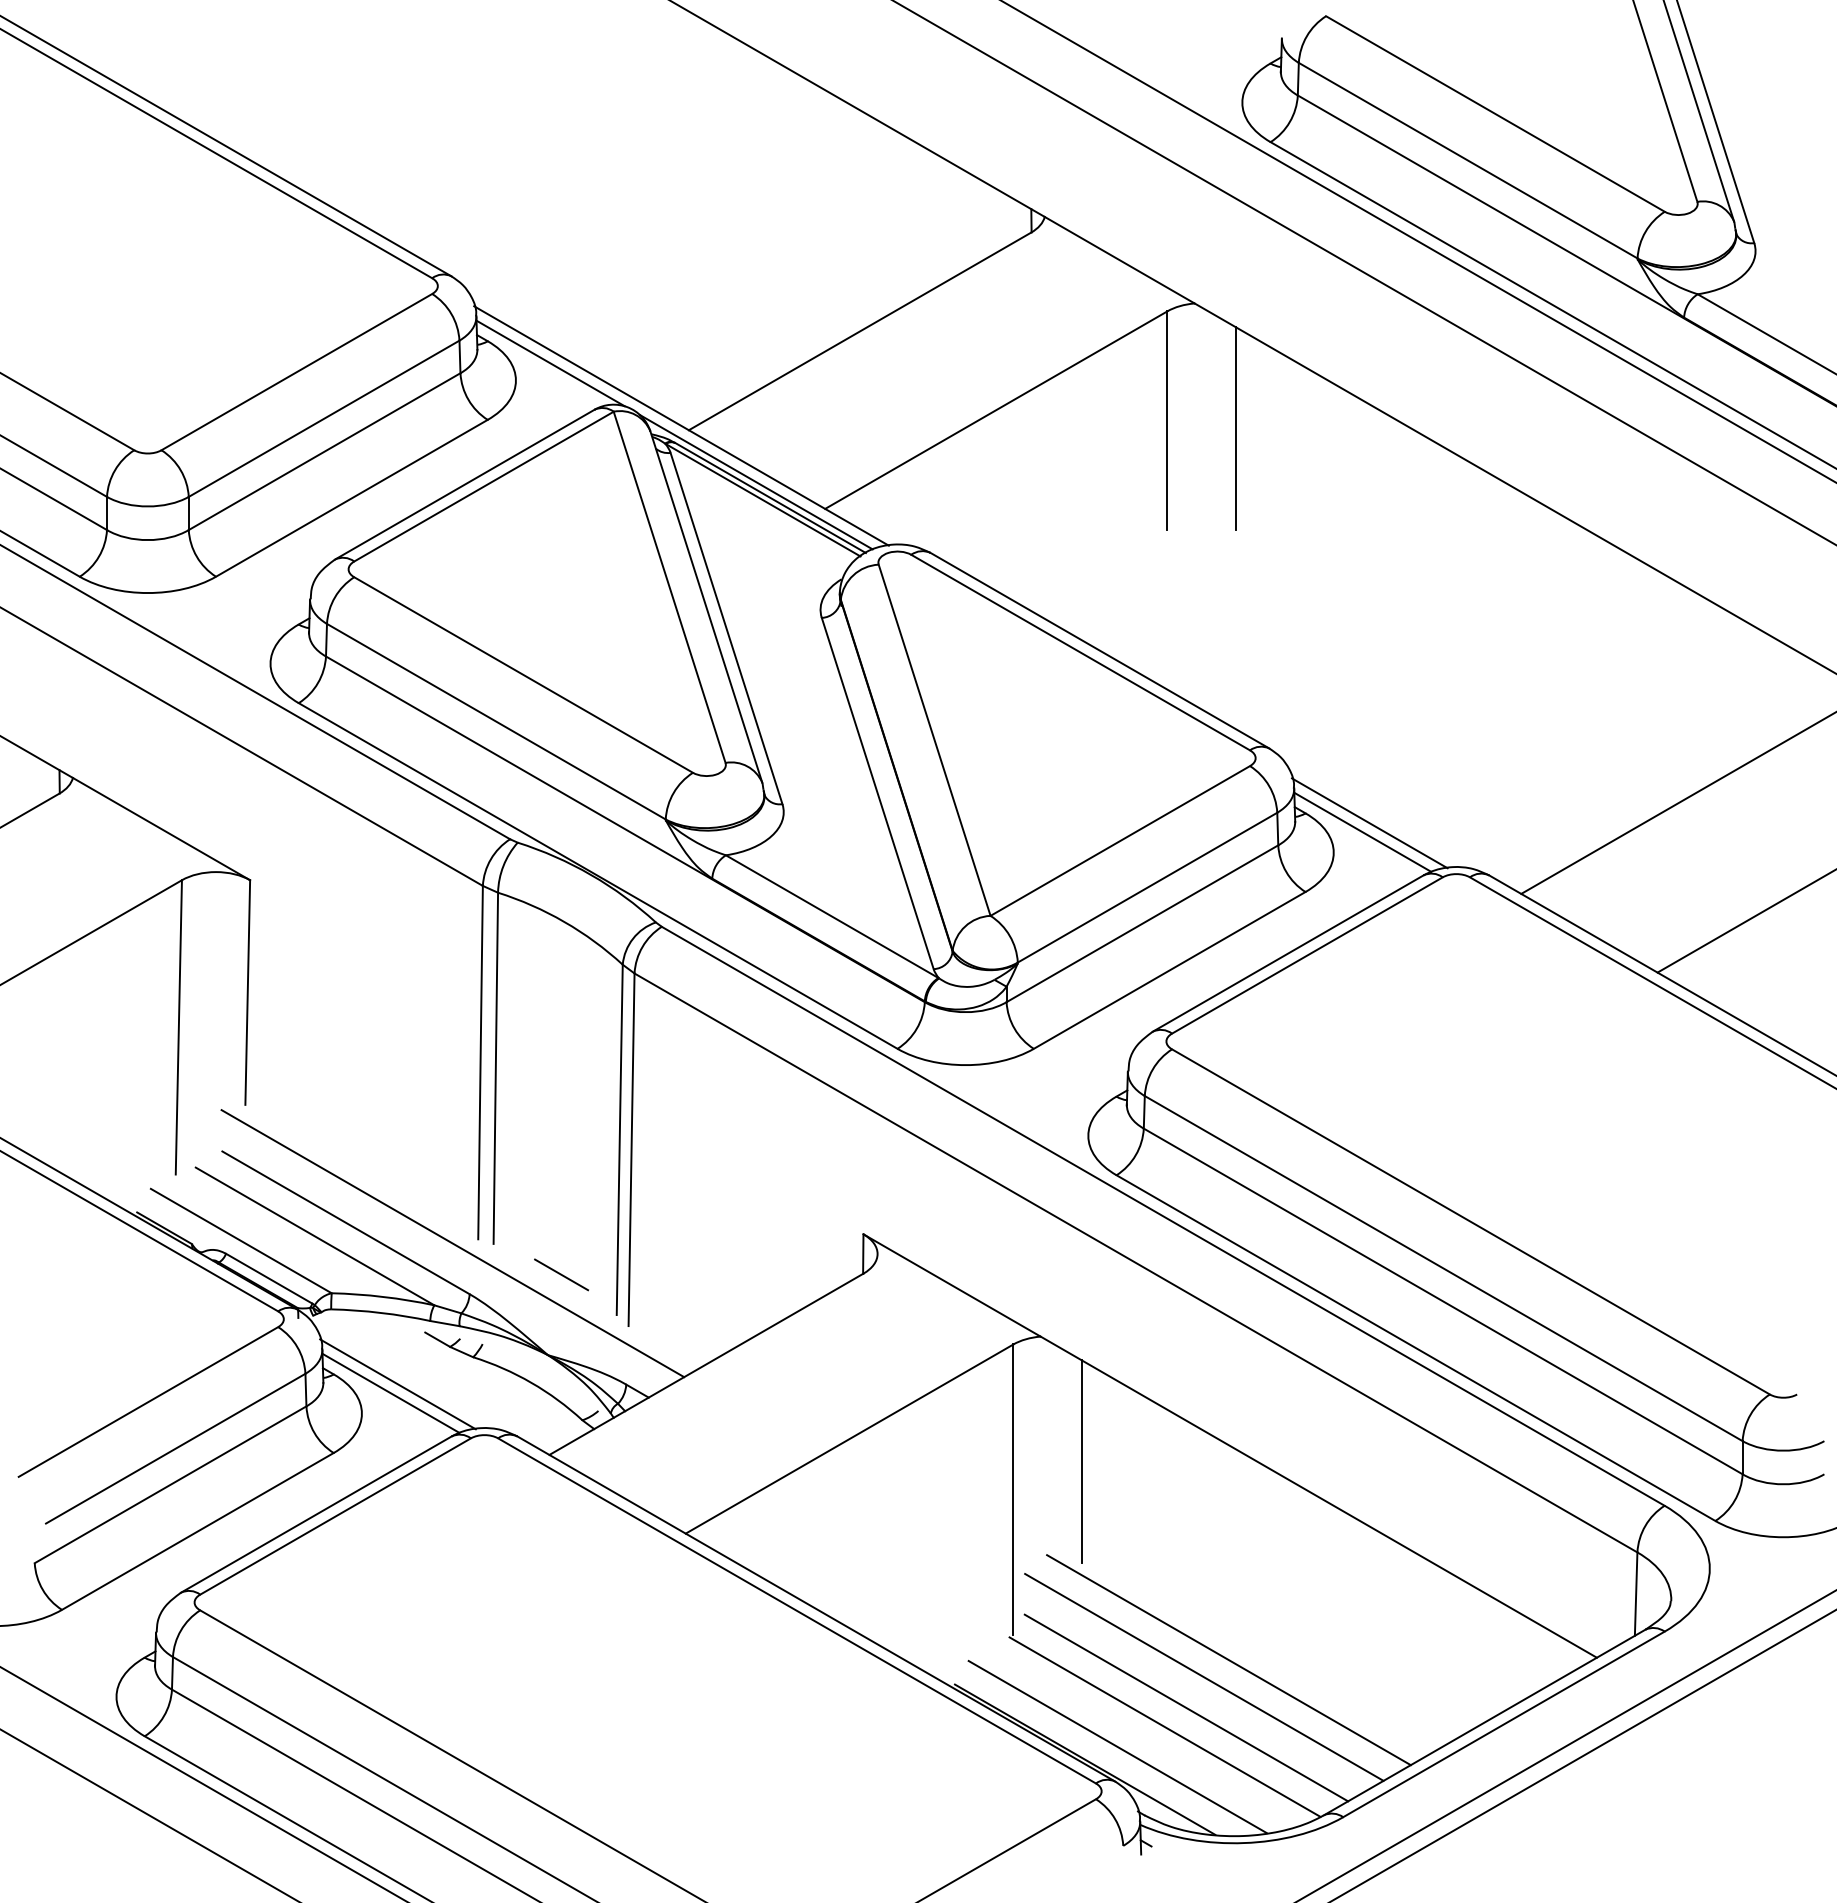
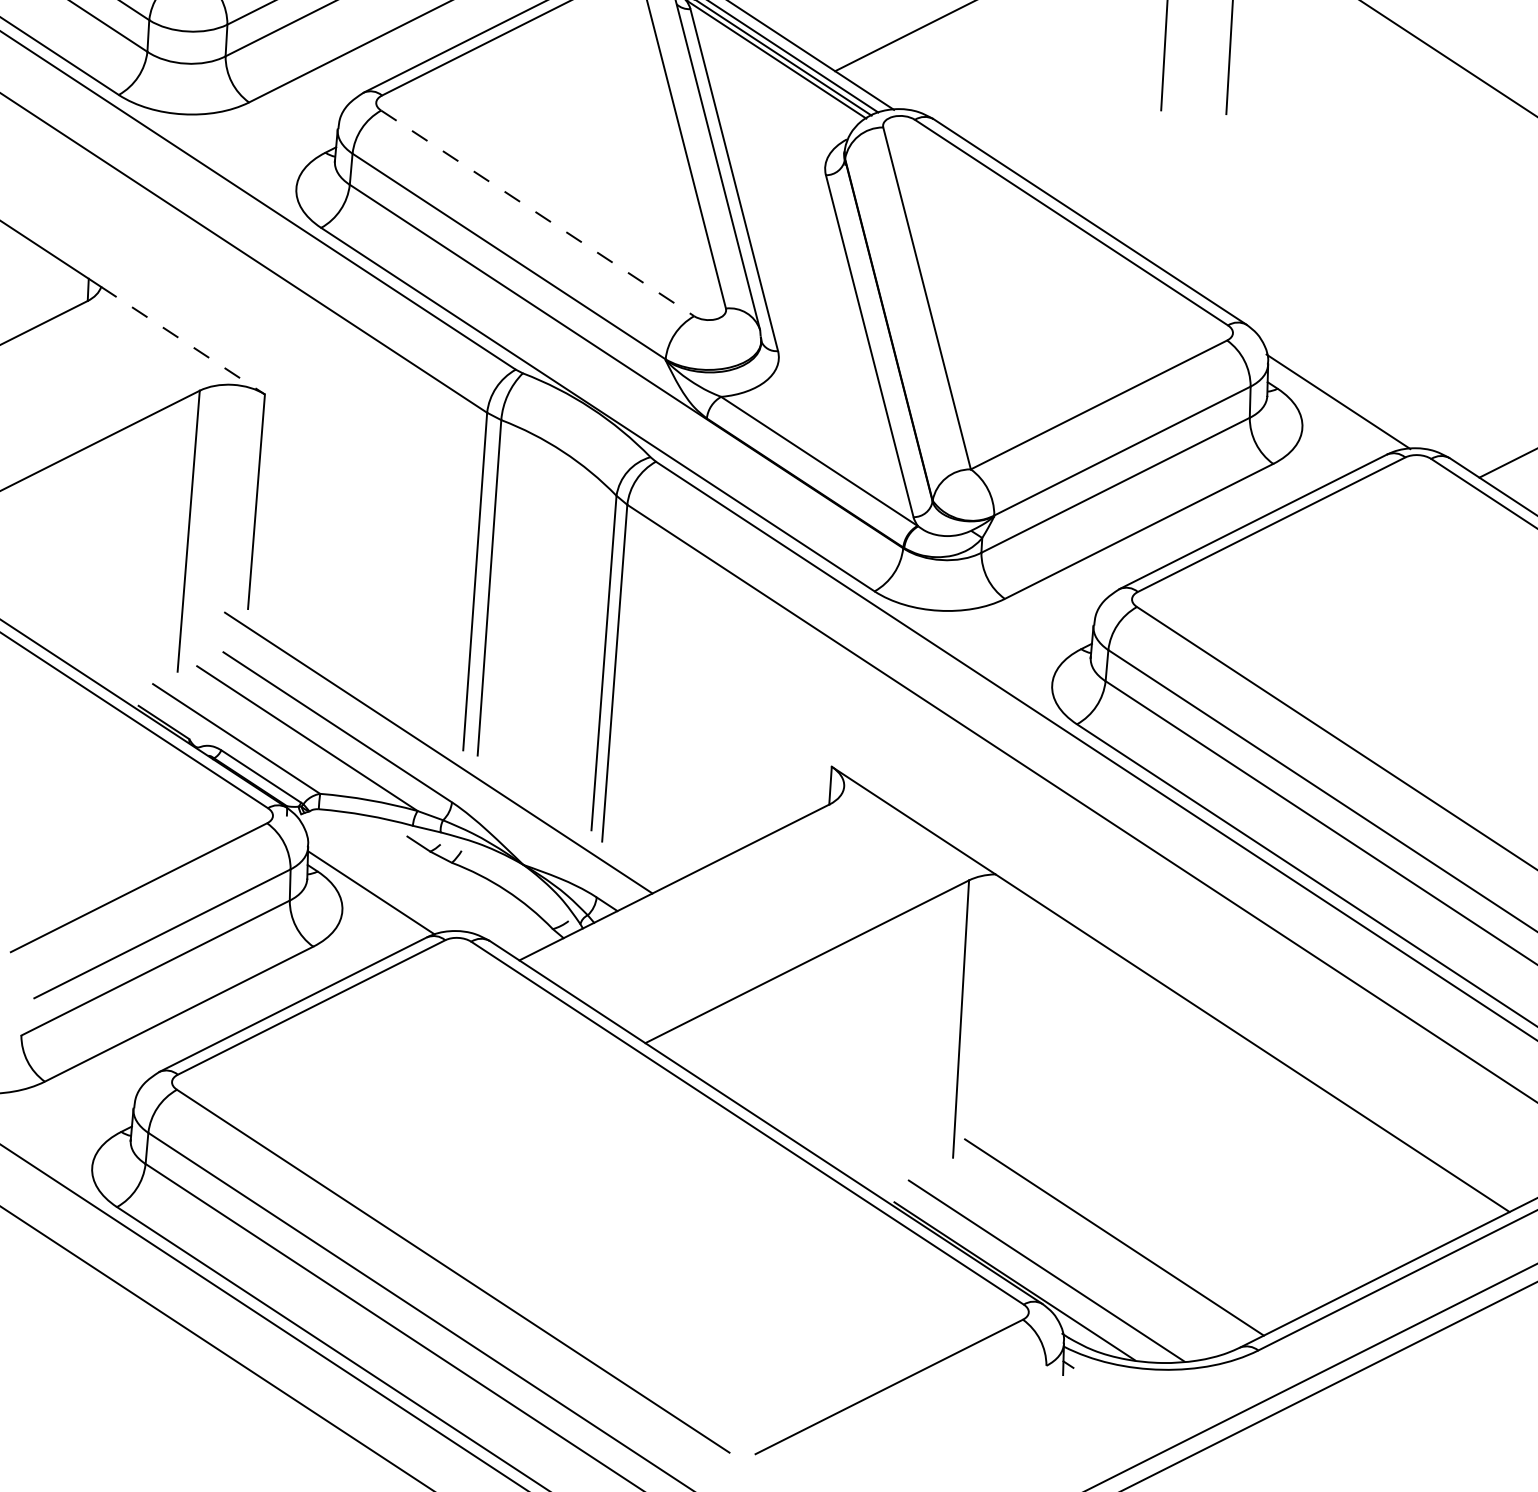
line: (523, 675) -> (537, 213), solid -> dashed
line: (161, 829) -> (183, 341), solid -> dashed
line: (1362, 831) -> (1331, 409), removed
line: (561, 1274) -> (540, 788), removed
line: (397, 1384) -> (378, 884), removed
line: (1081, 1461) -> (1027, 996), removed
line: (1228, 1660) -> (1157, 1194), removed
line: (1204, 1676) -> (1133, 1208), removed
line: (1164, 1726) -> (1092, 1253), removed

